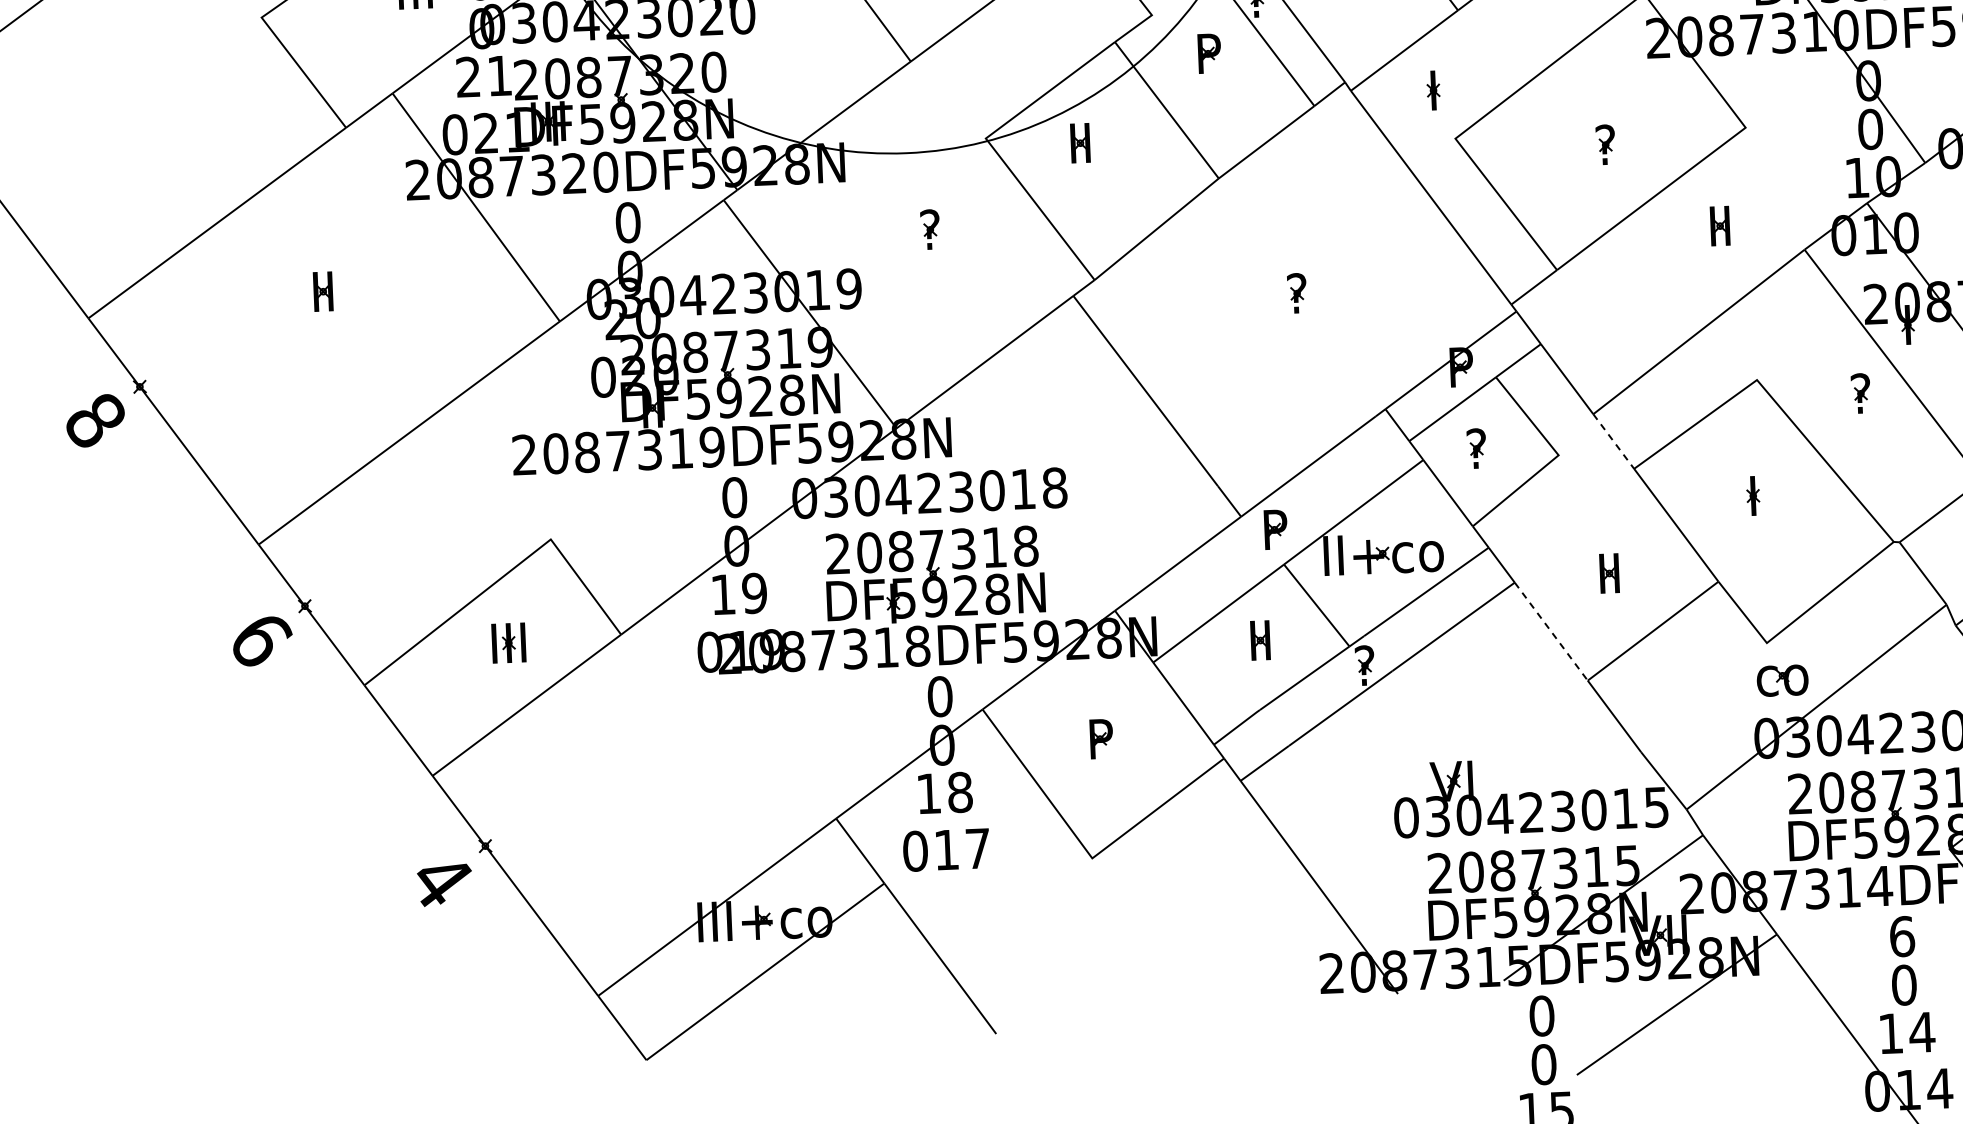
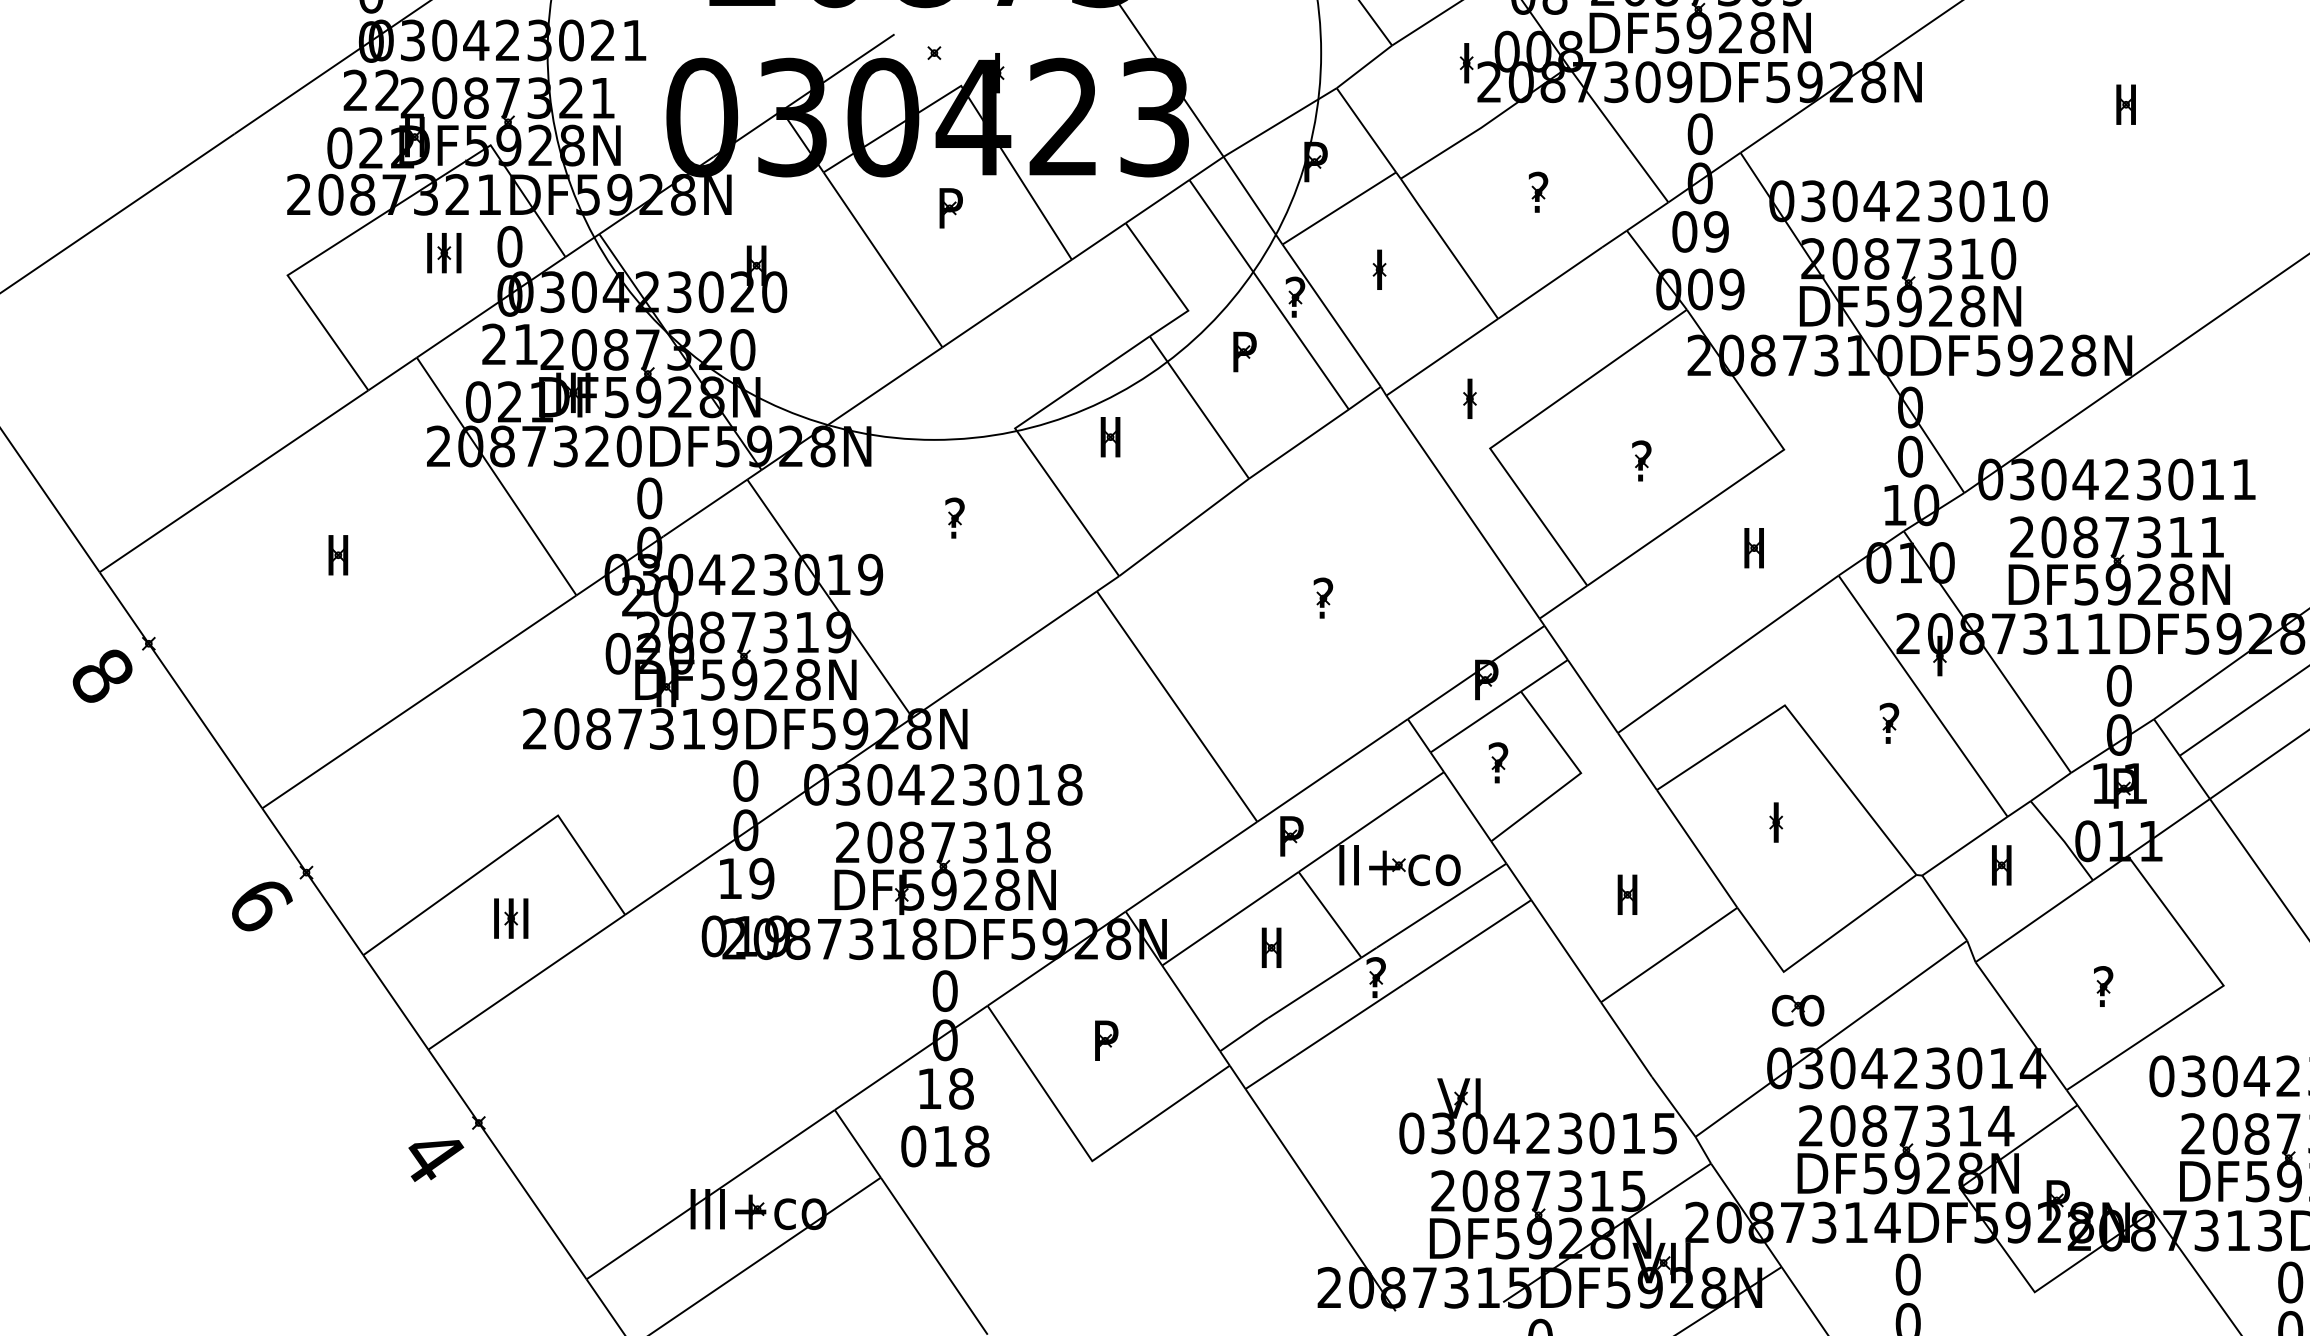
line: (1613, 441) -> (1637, 761), dashed -> solid
line: (1551, 631) -> (1566, 951), dashed -> solid
text: (977, 848) -> (976, 1146), 017 -> 018
text: (1901, 936) -> (1907, 1274), 6 -> 0

